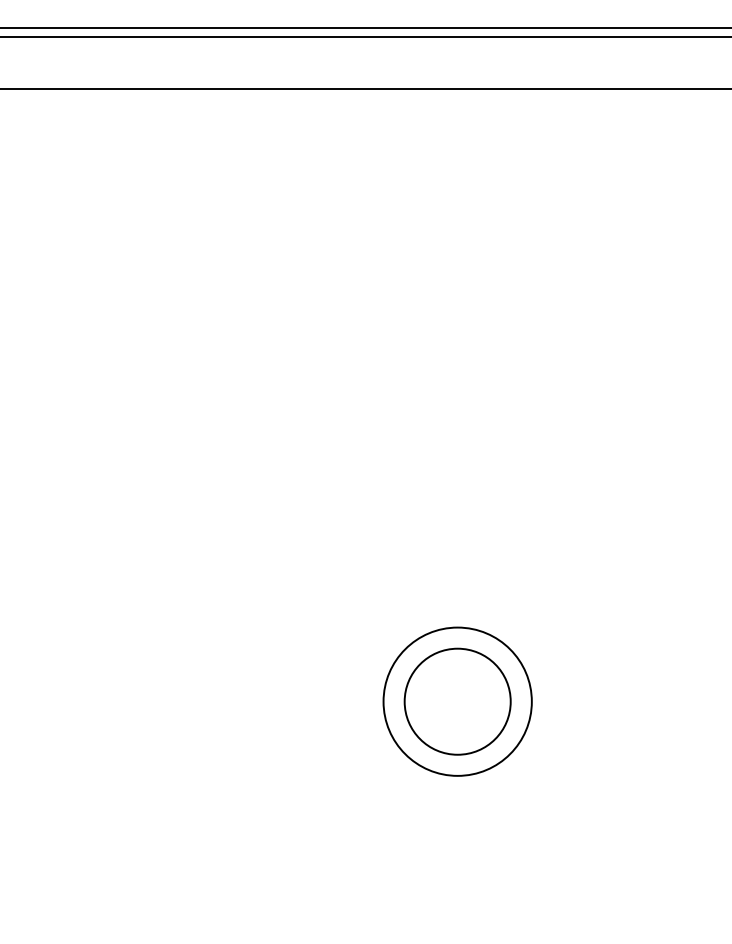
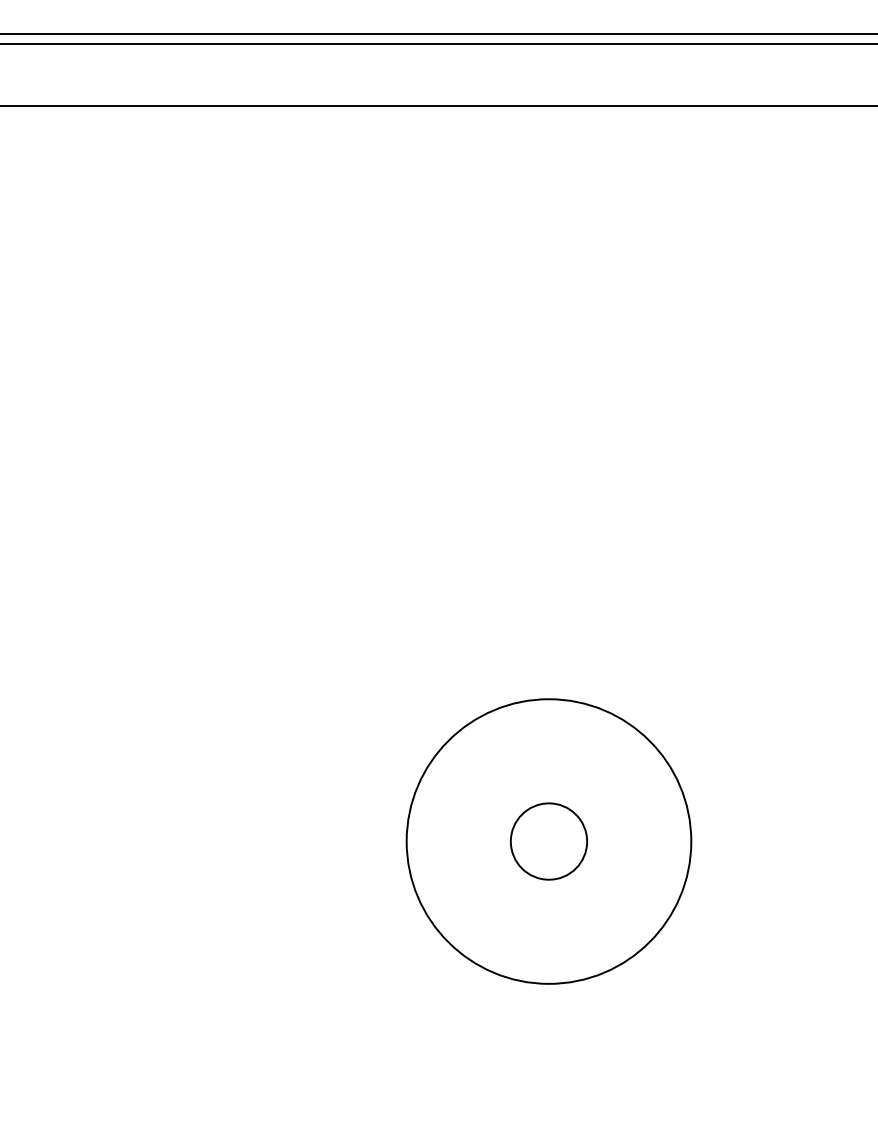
circle: (457, 701) -> (548, 841), size x0.6
circle: (457, 701) -> (548, 841), size x1.6

